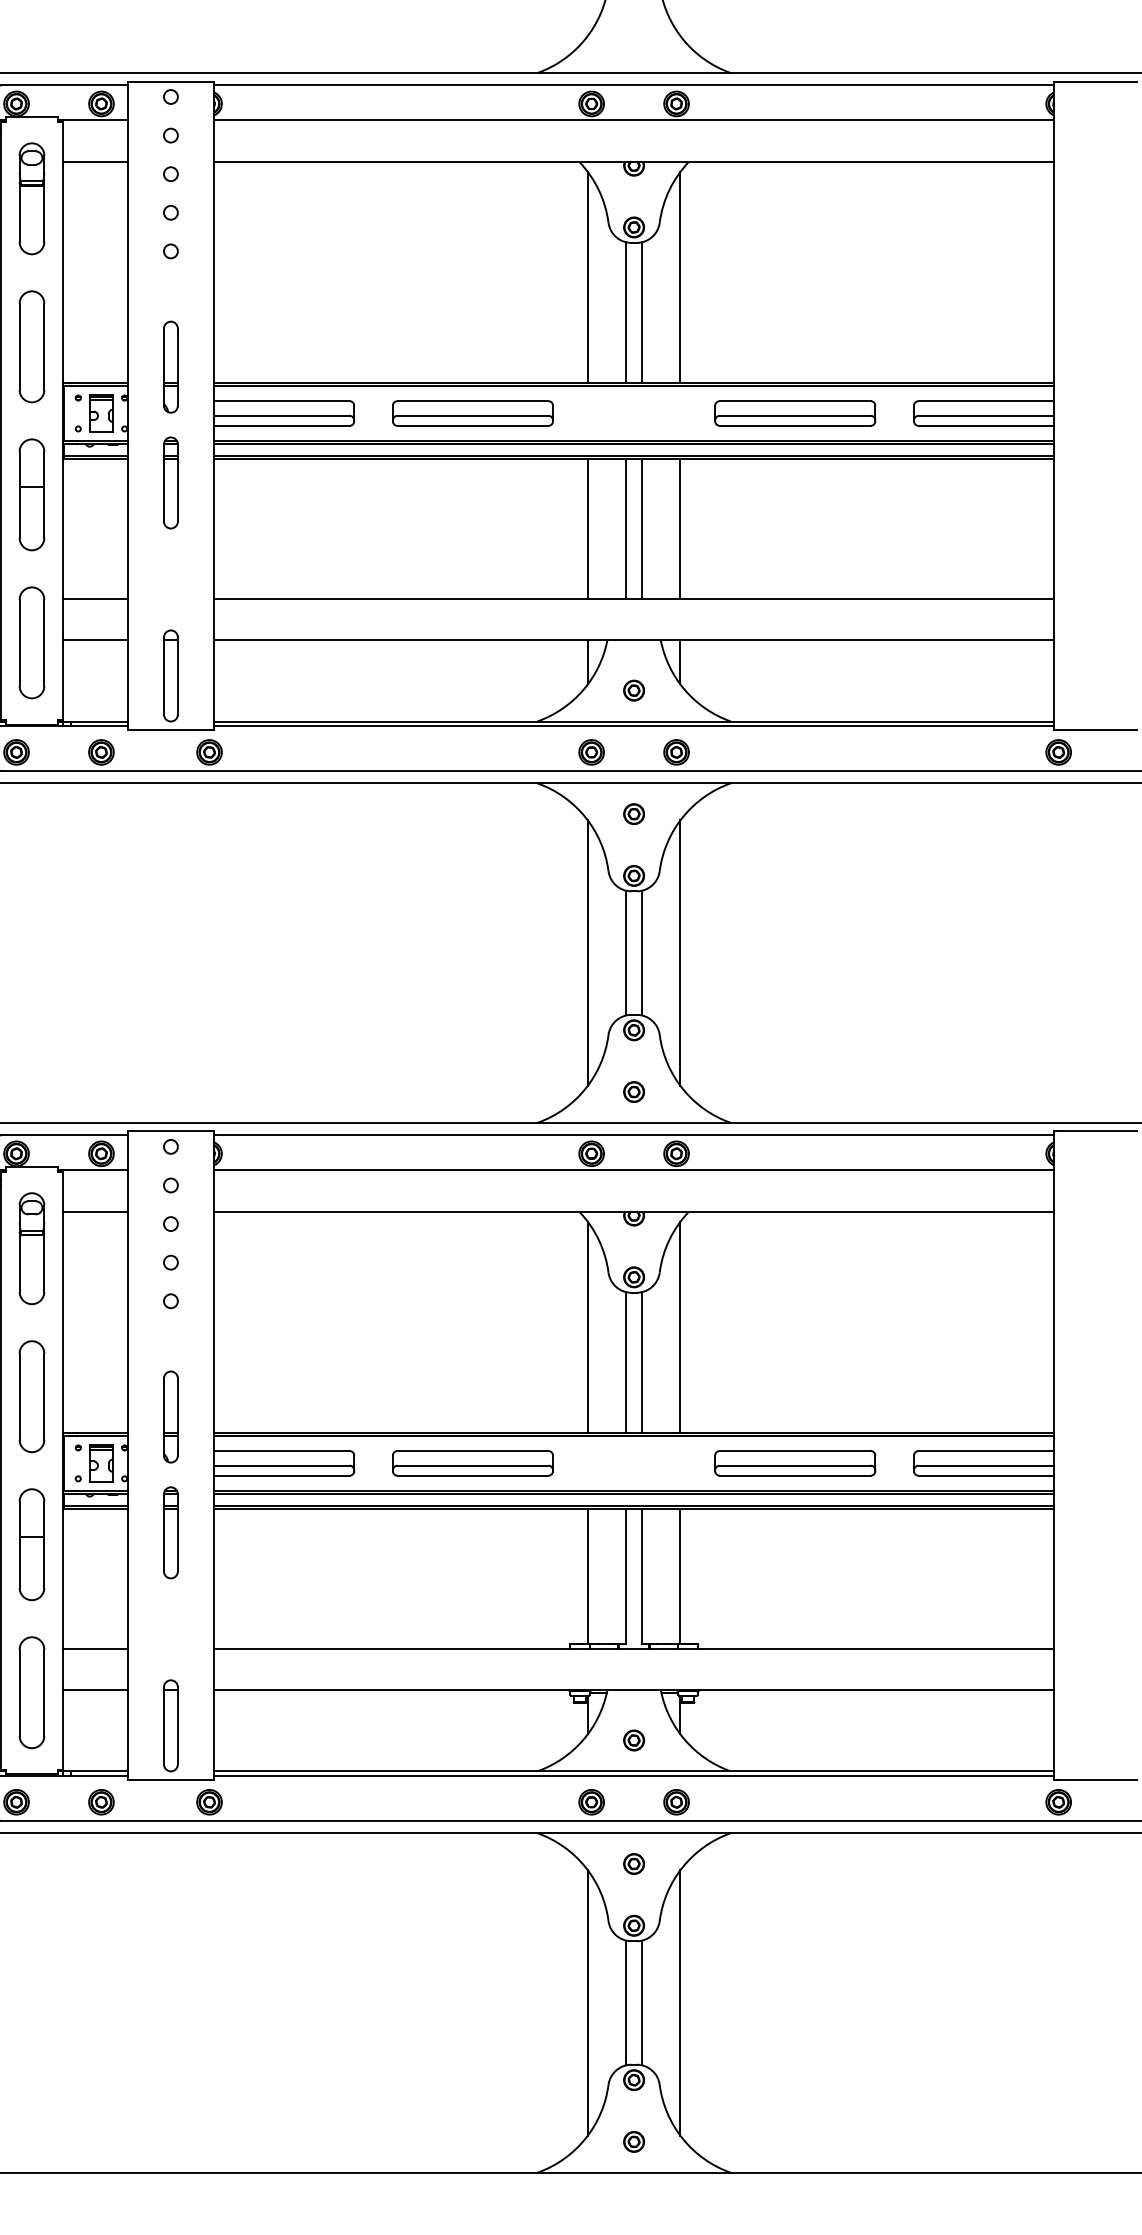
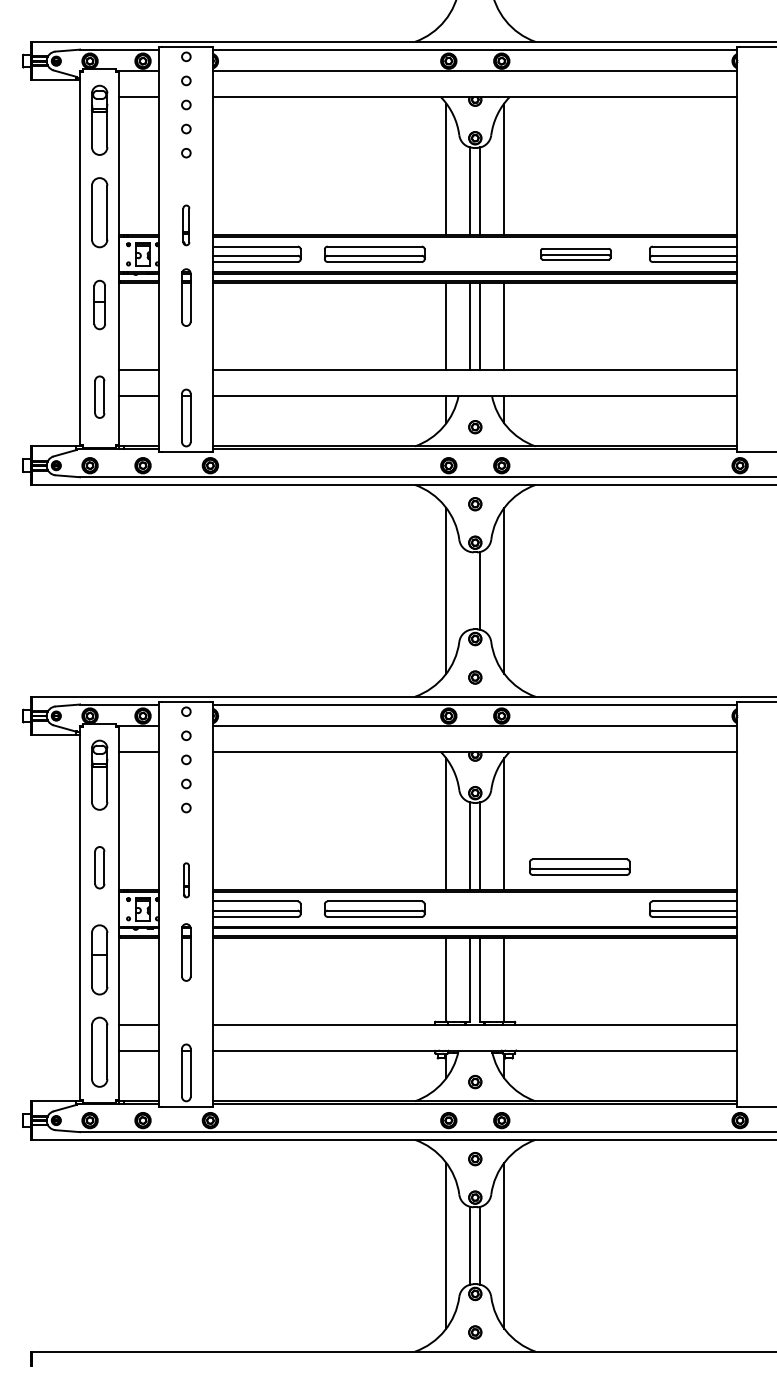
part: (171, 367) -> (186, 225), size x0.7
part: (794, 412) -> (575, 253), size x0.7
part: (31, 494) -> (99, 304), size x0.7
part: (31, 641) -> (99, 396), size x0.6
line: (626, 952) -> (470, 590), removed
part: (31, 1396) -> (99, 867), size x0.6
part: (171, 1417) -> (186, 880), size x0.6
part: (794, 1462) -> (579, 866), moved

